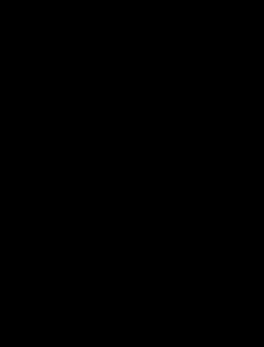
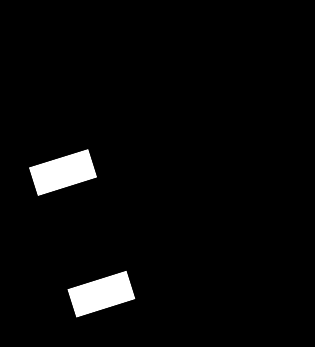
fill: (63, 162) -> (62, 172), removed
fill: (84, 287) -> (101, 293), removed

